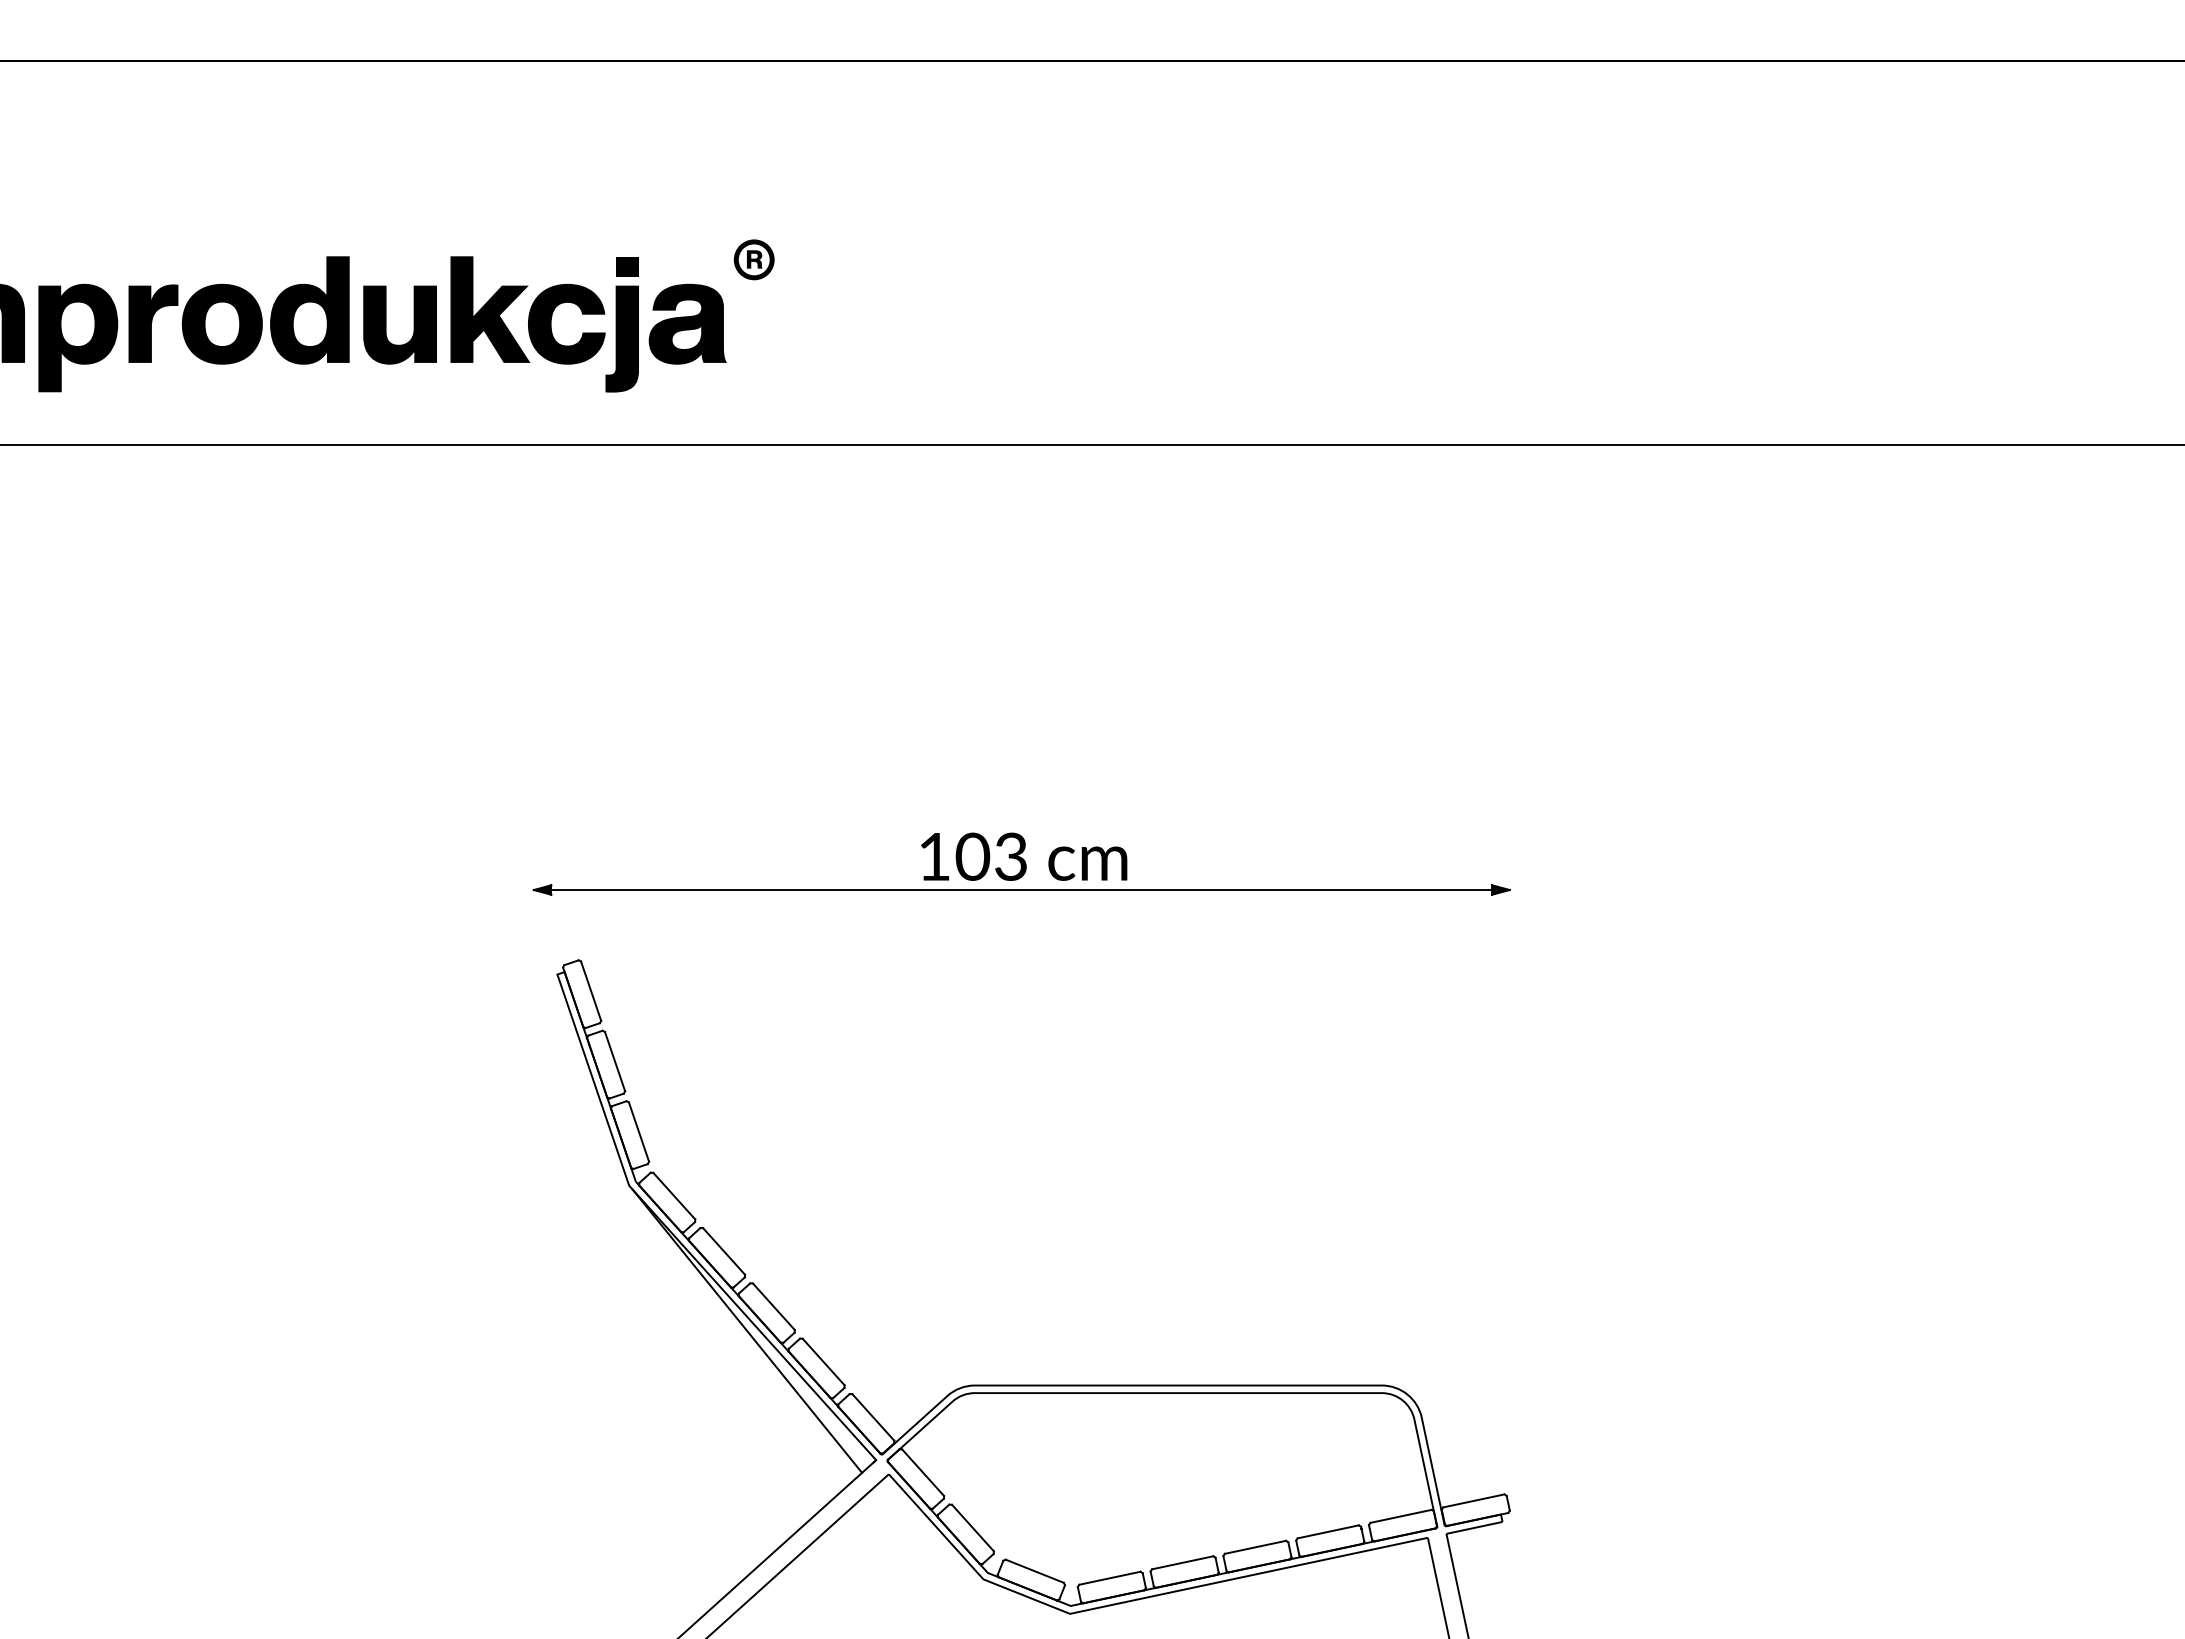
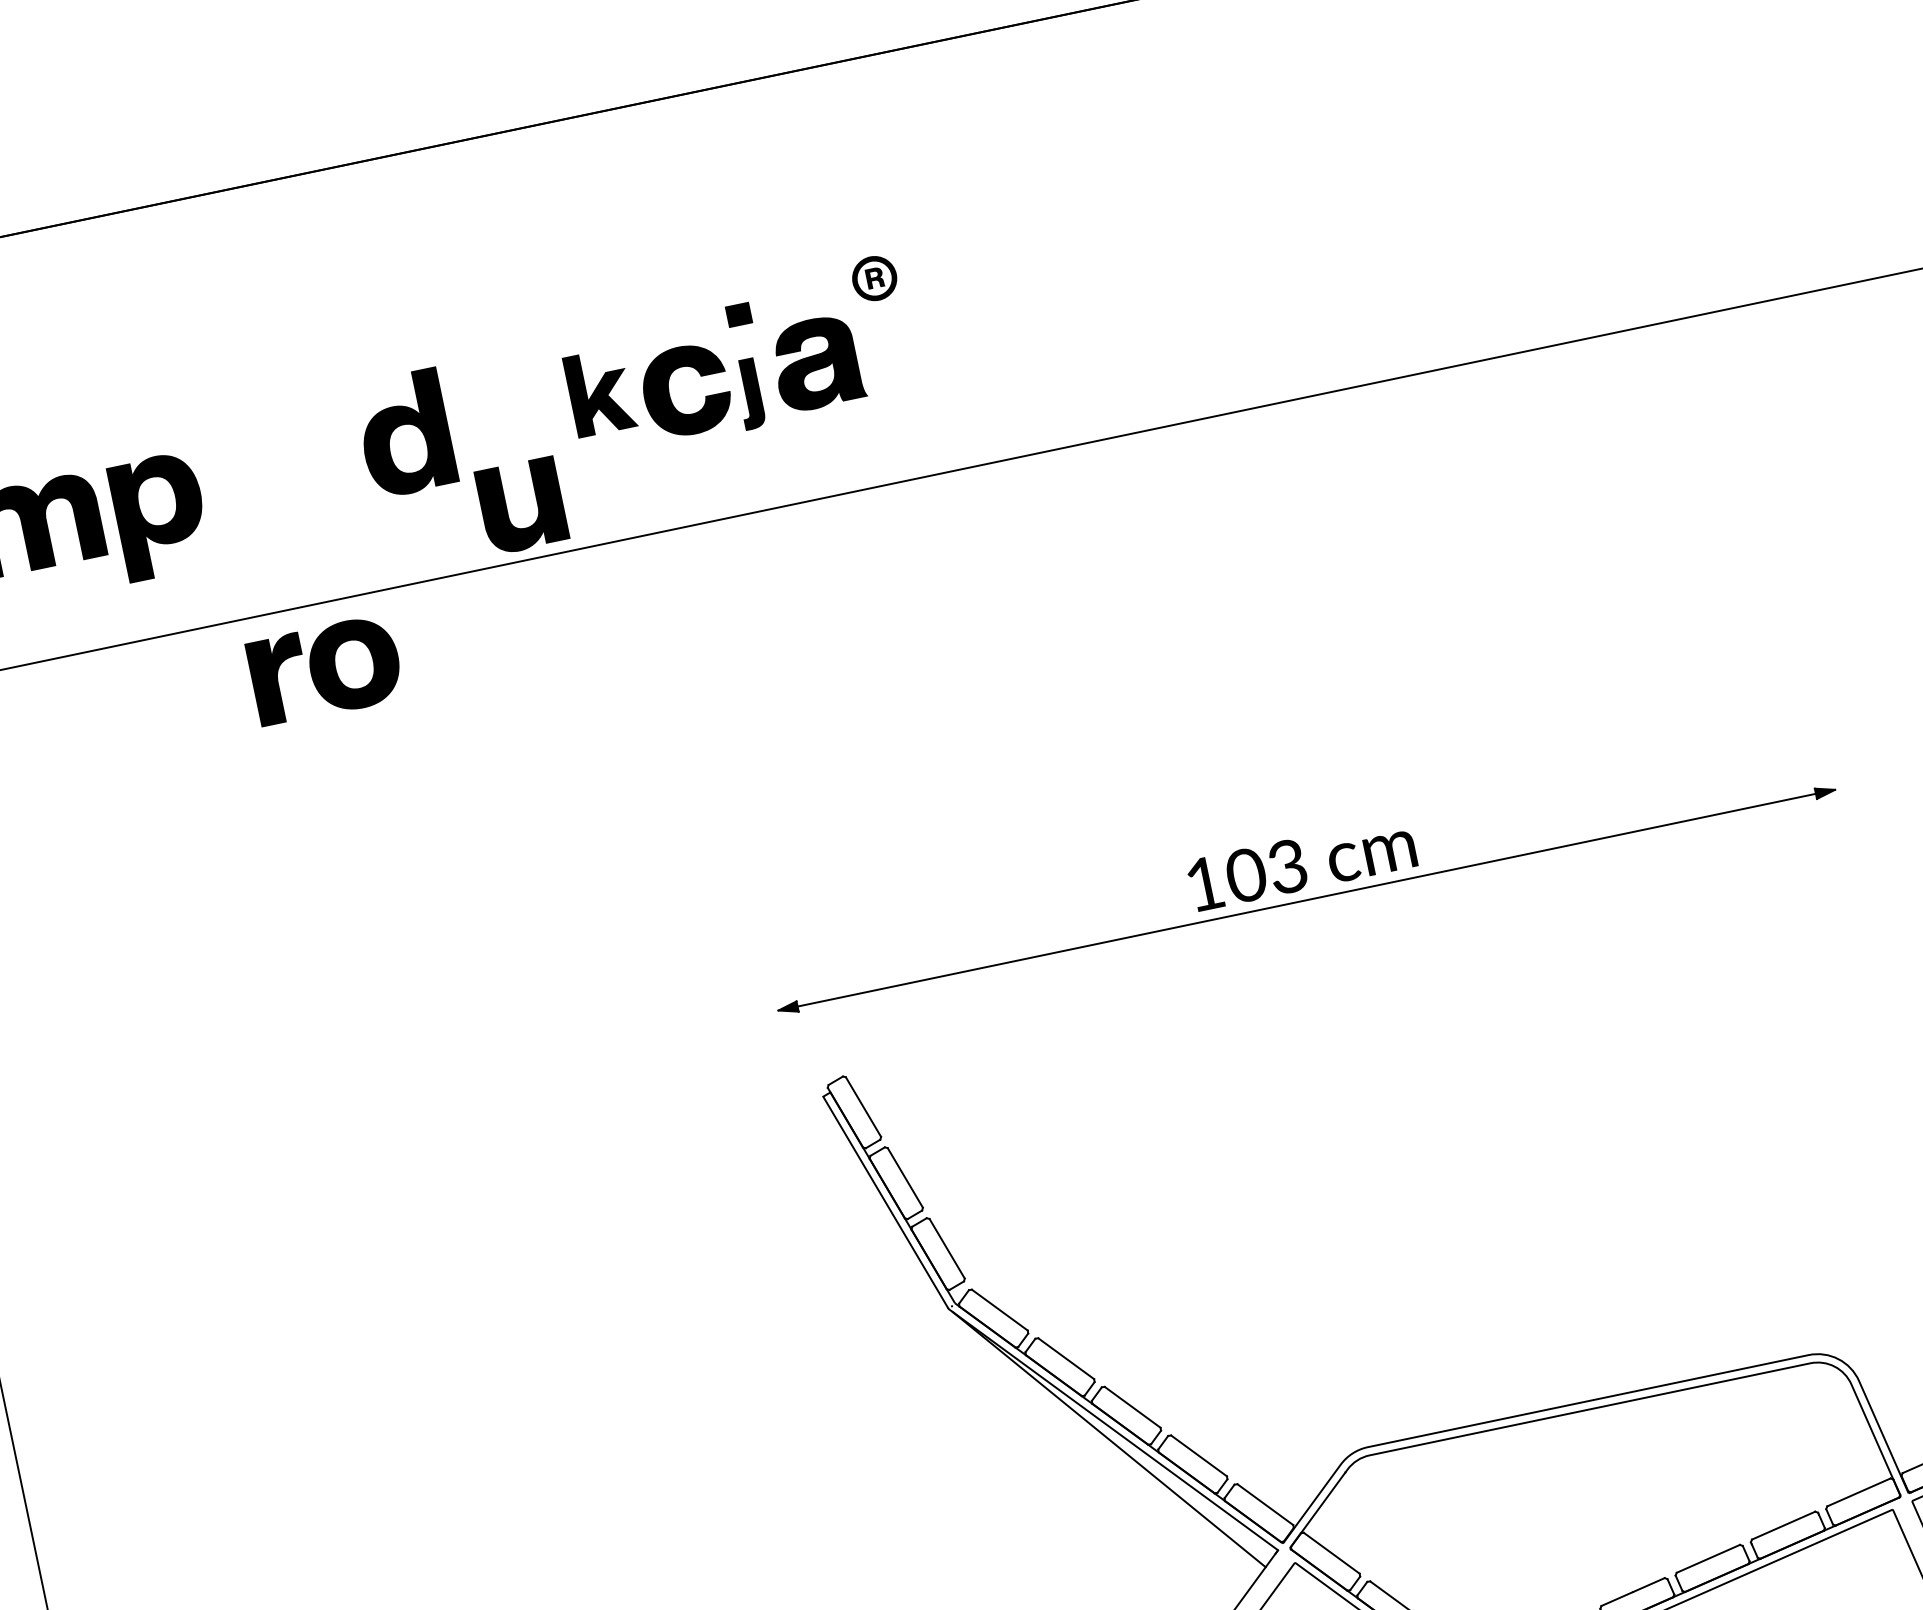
part: (490, 309) -> (600, 391), size x0.7
part: (195, 323) -> (325, 669), moved
part: (386, 324) -> (507, 508), moved
part: (621, 338) -> (748, 393), size x0.6

